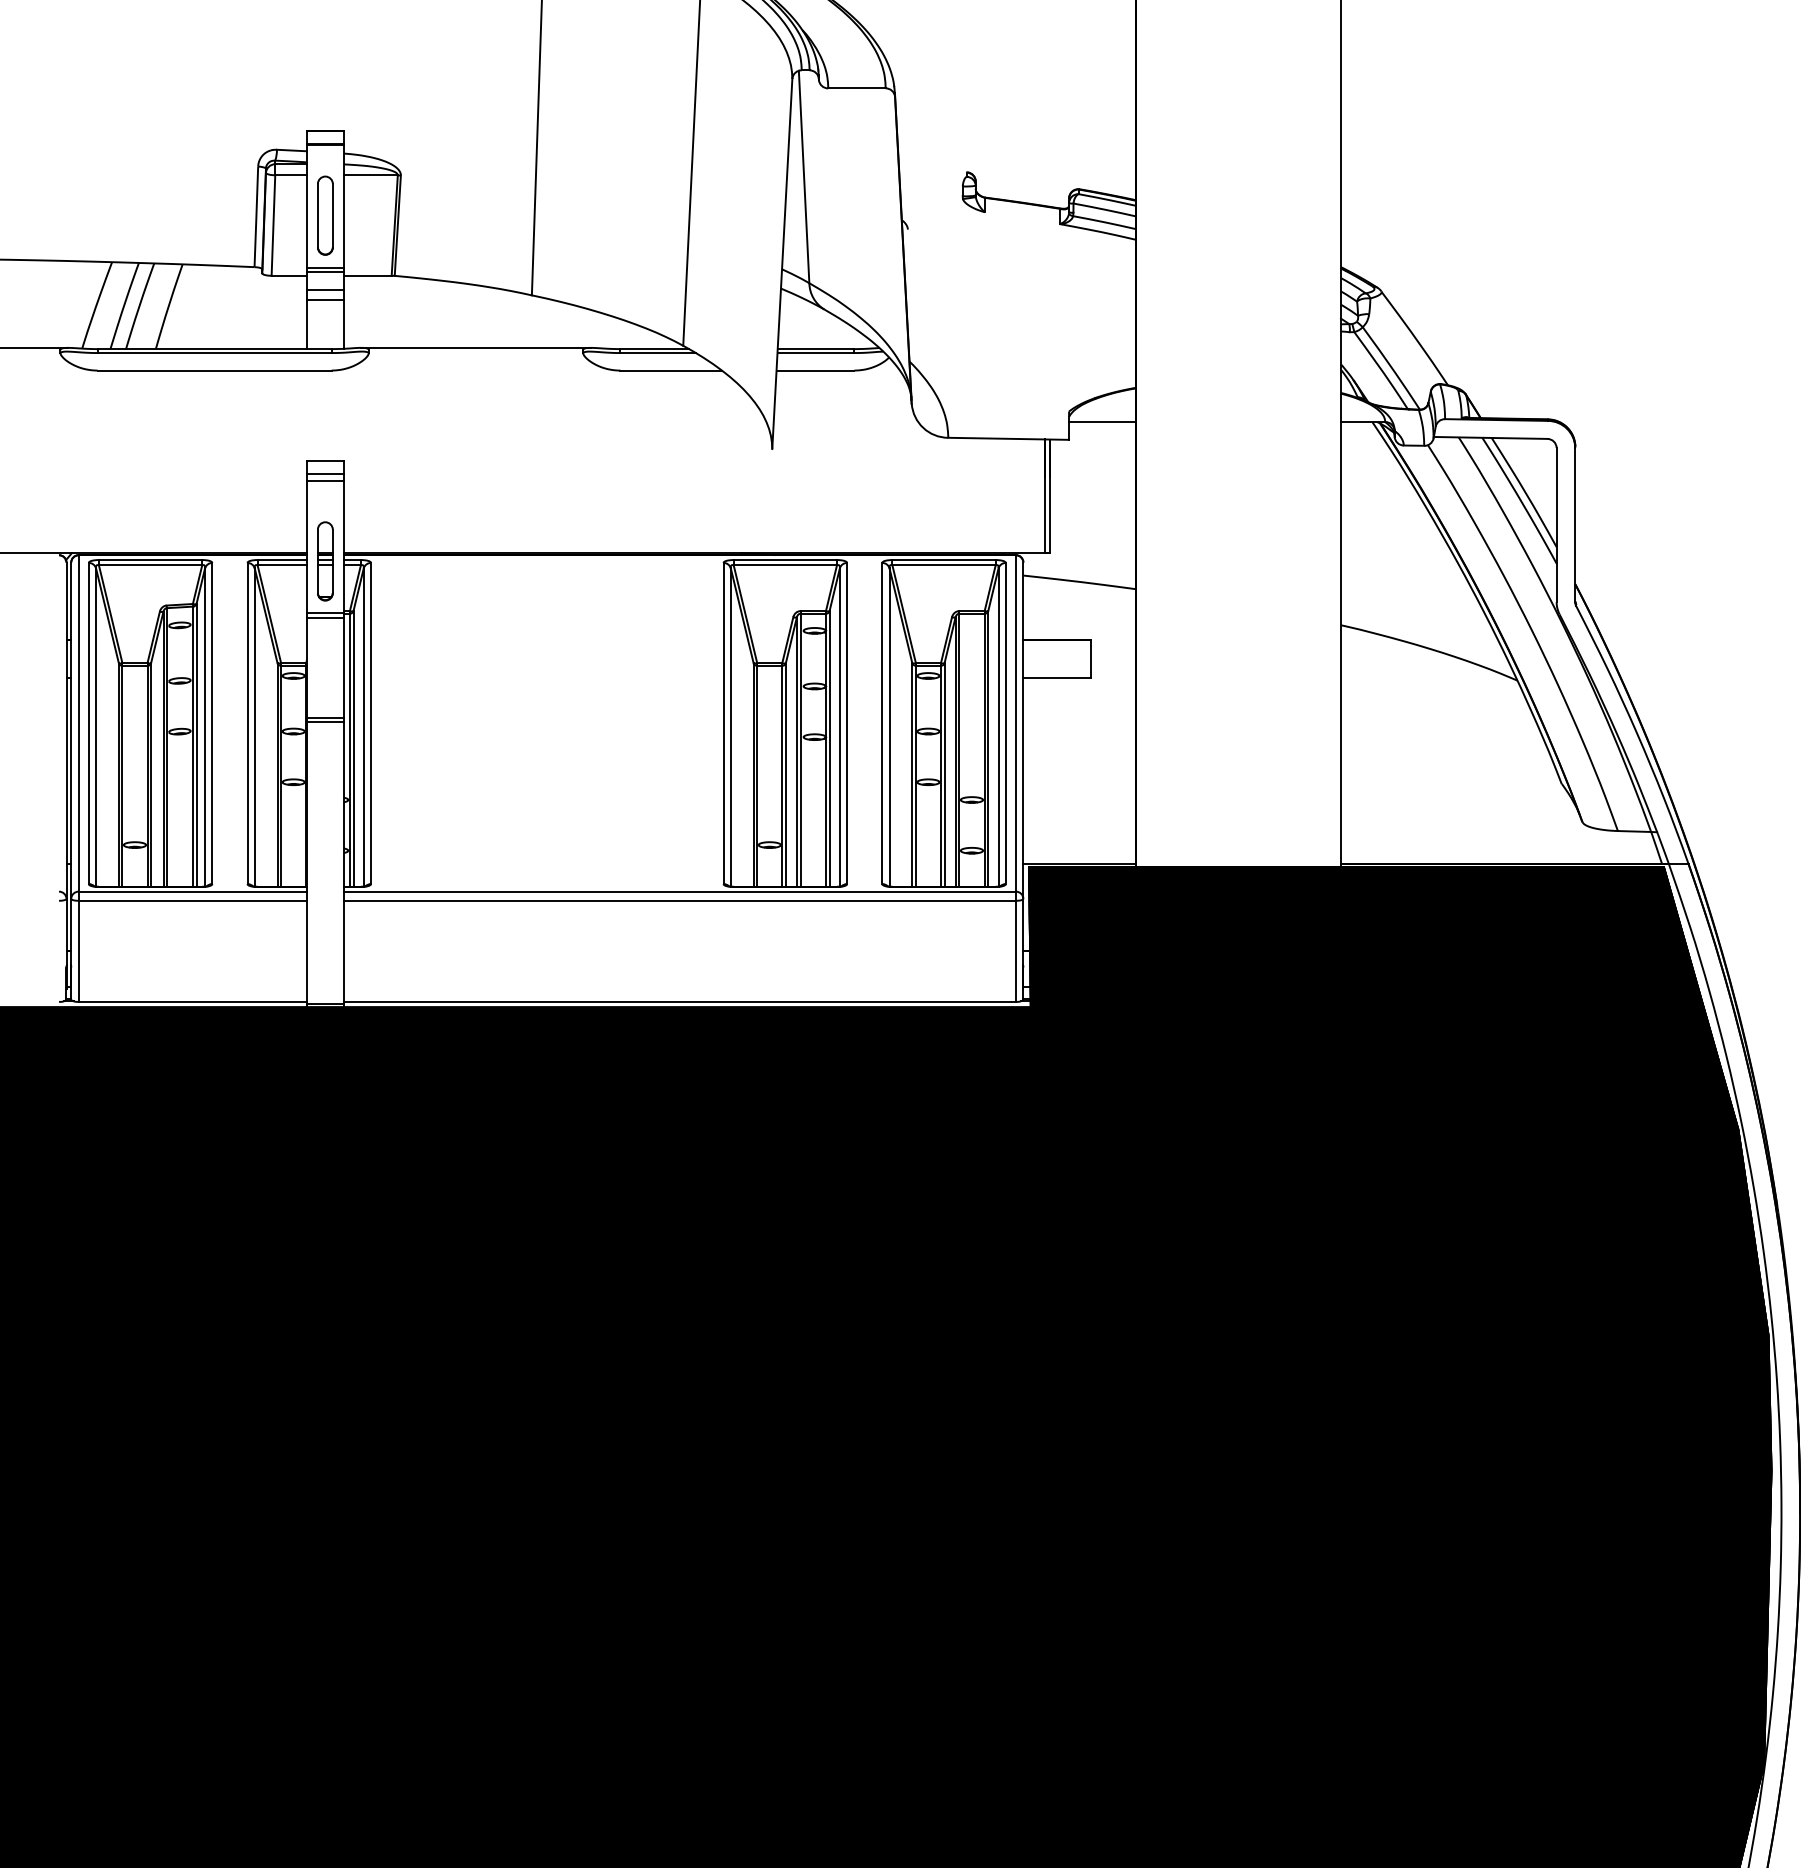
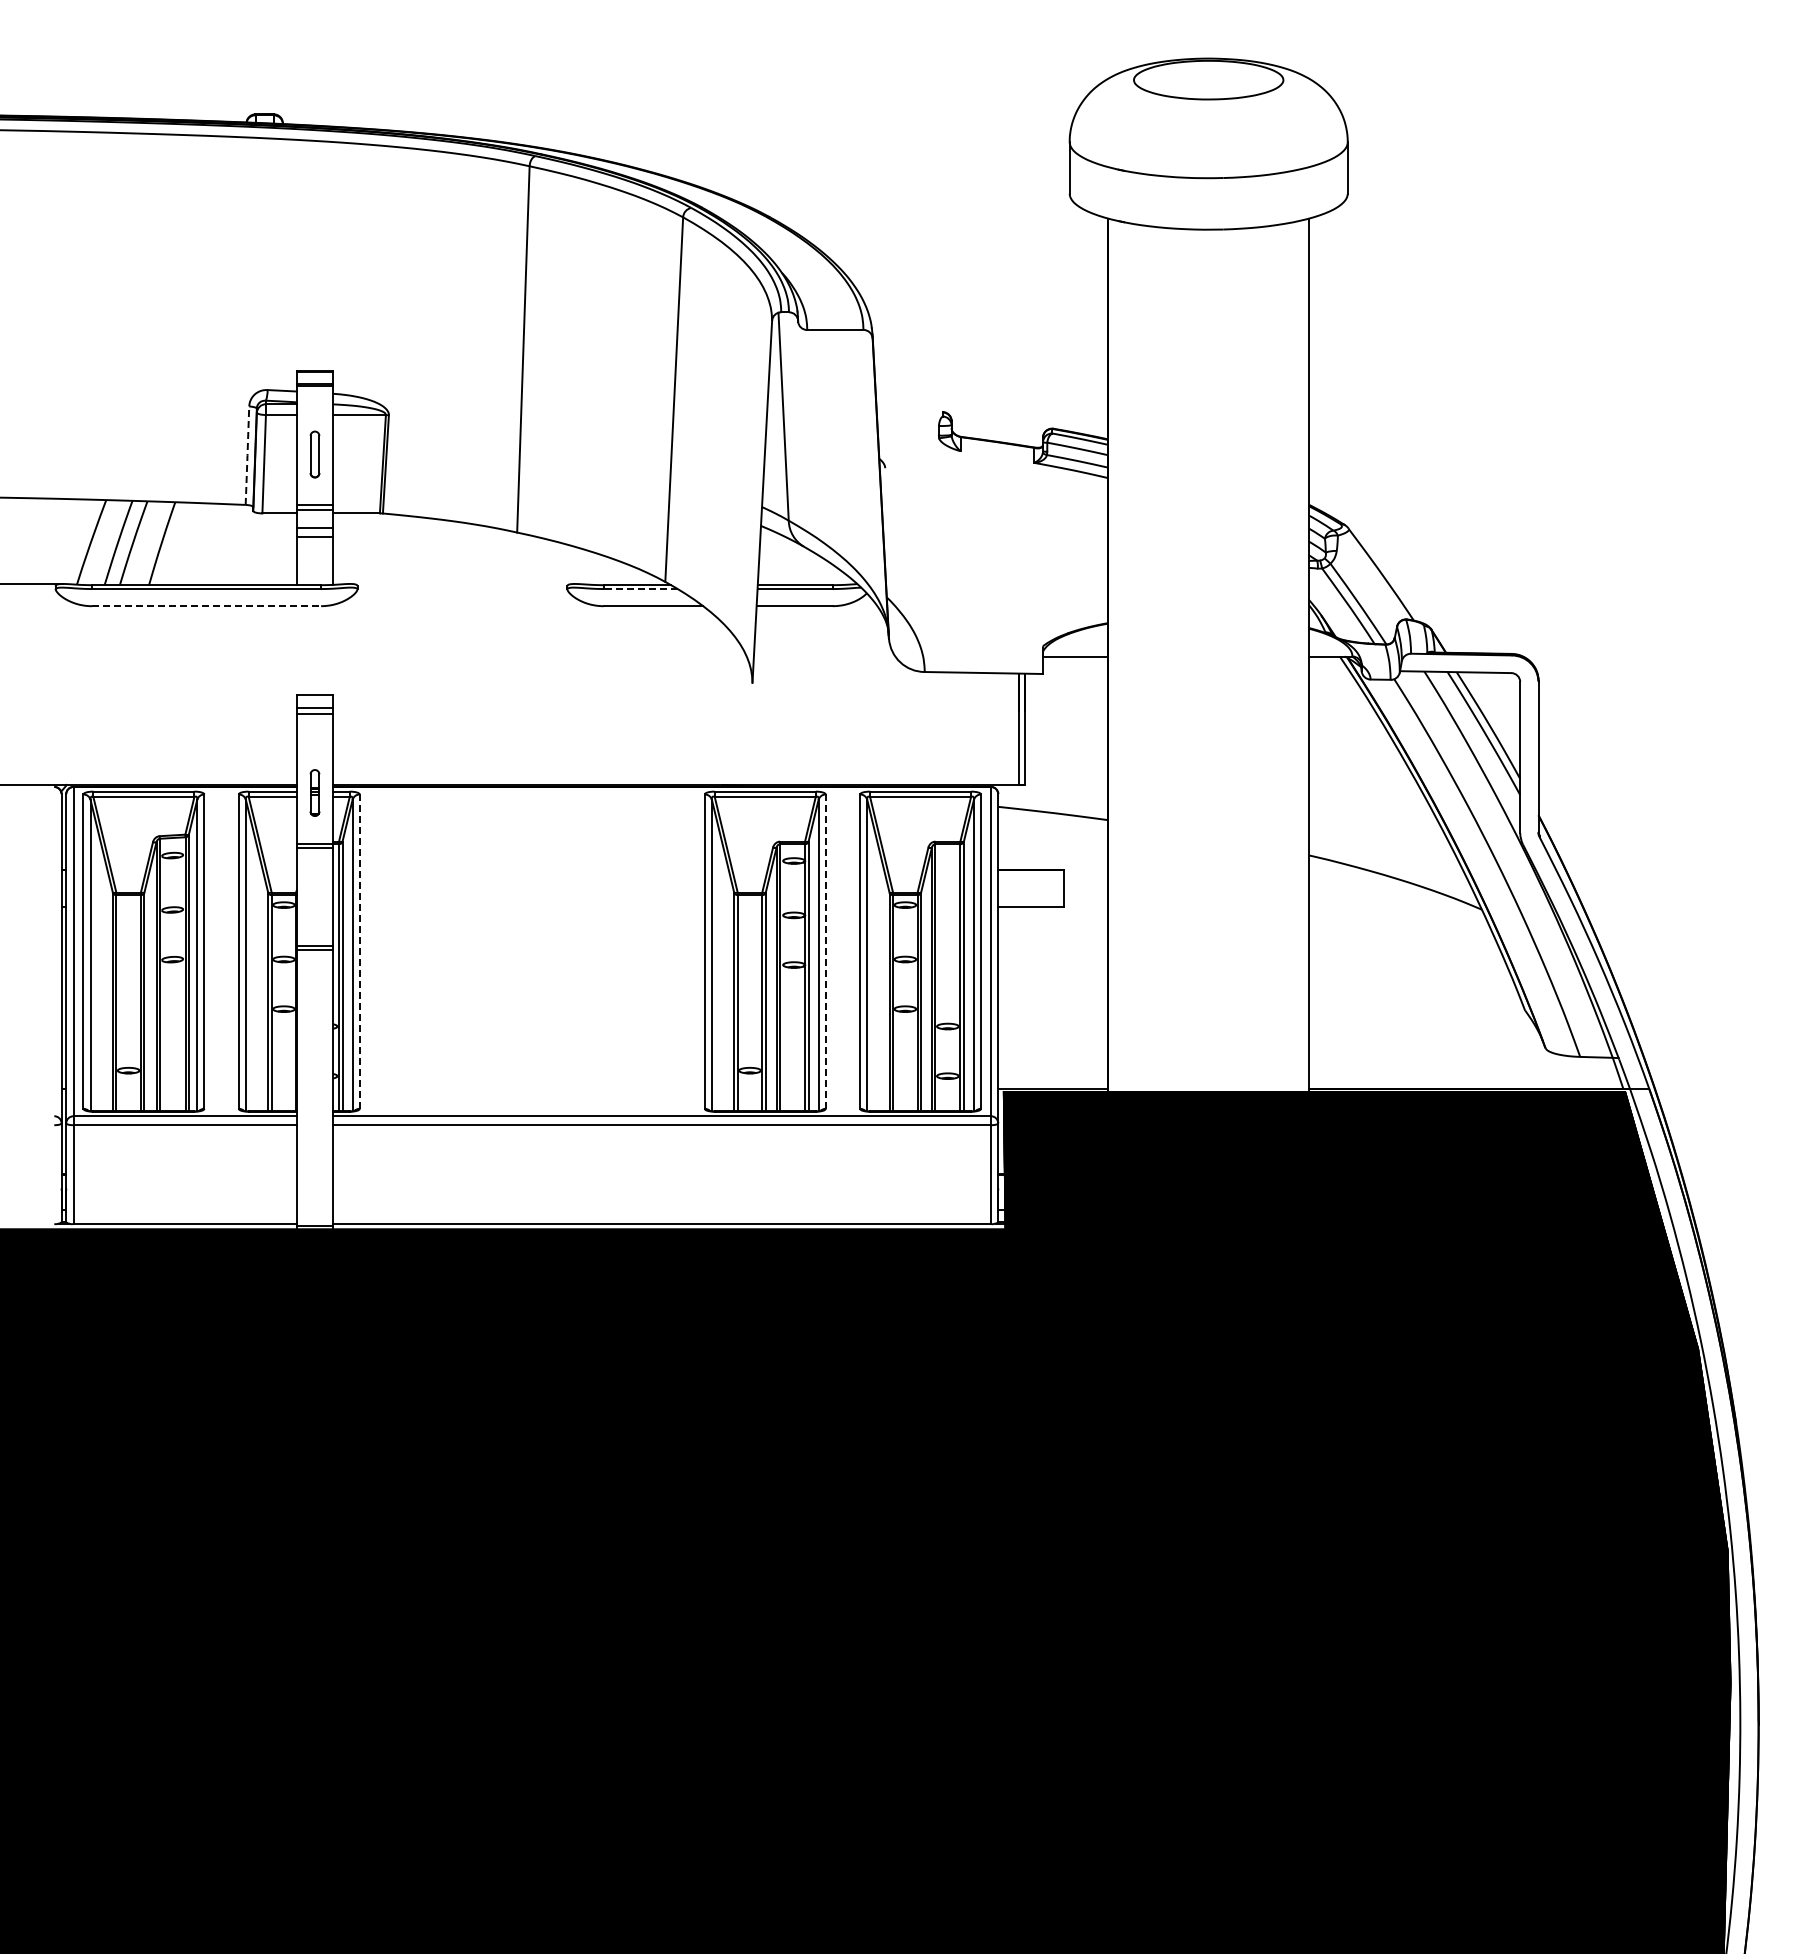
part: (324, 215) -> (314, 454), size x0.6
line: (256, 216) -> (247, 455), solid -> dashed
line: (476, 347) -> (462, 583), removed
line: (657, 353) -> (640, 589), solid -> dashed
line: (214, 370) -> (206, 606), solid -> dashed
part: (324, 560) -> (314, 792), size x0.6
line: (370, 724) -> (359, 952), solid -> dashed
line: (846, 724) -> (825, 952), solid -> dashed

